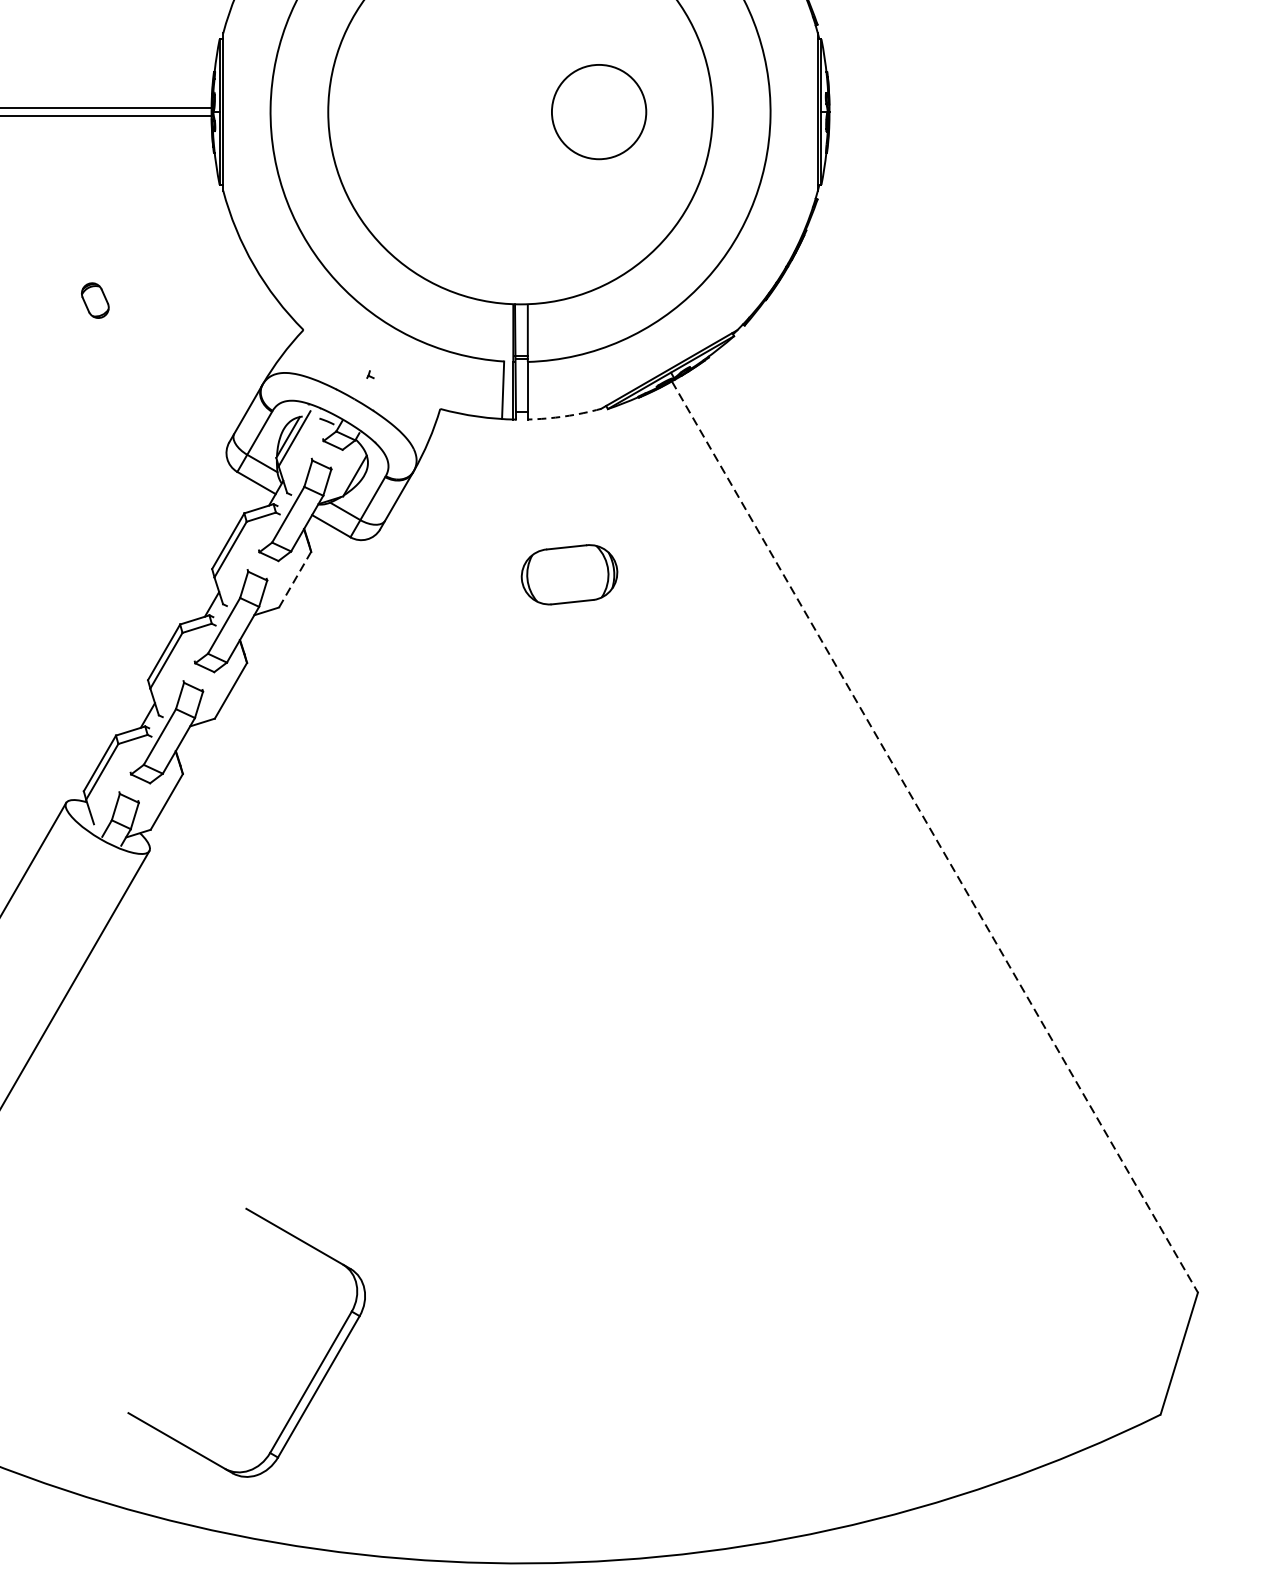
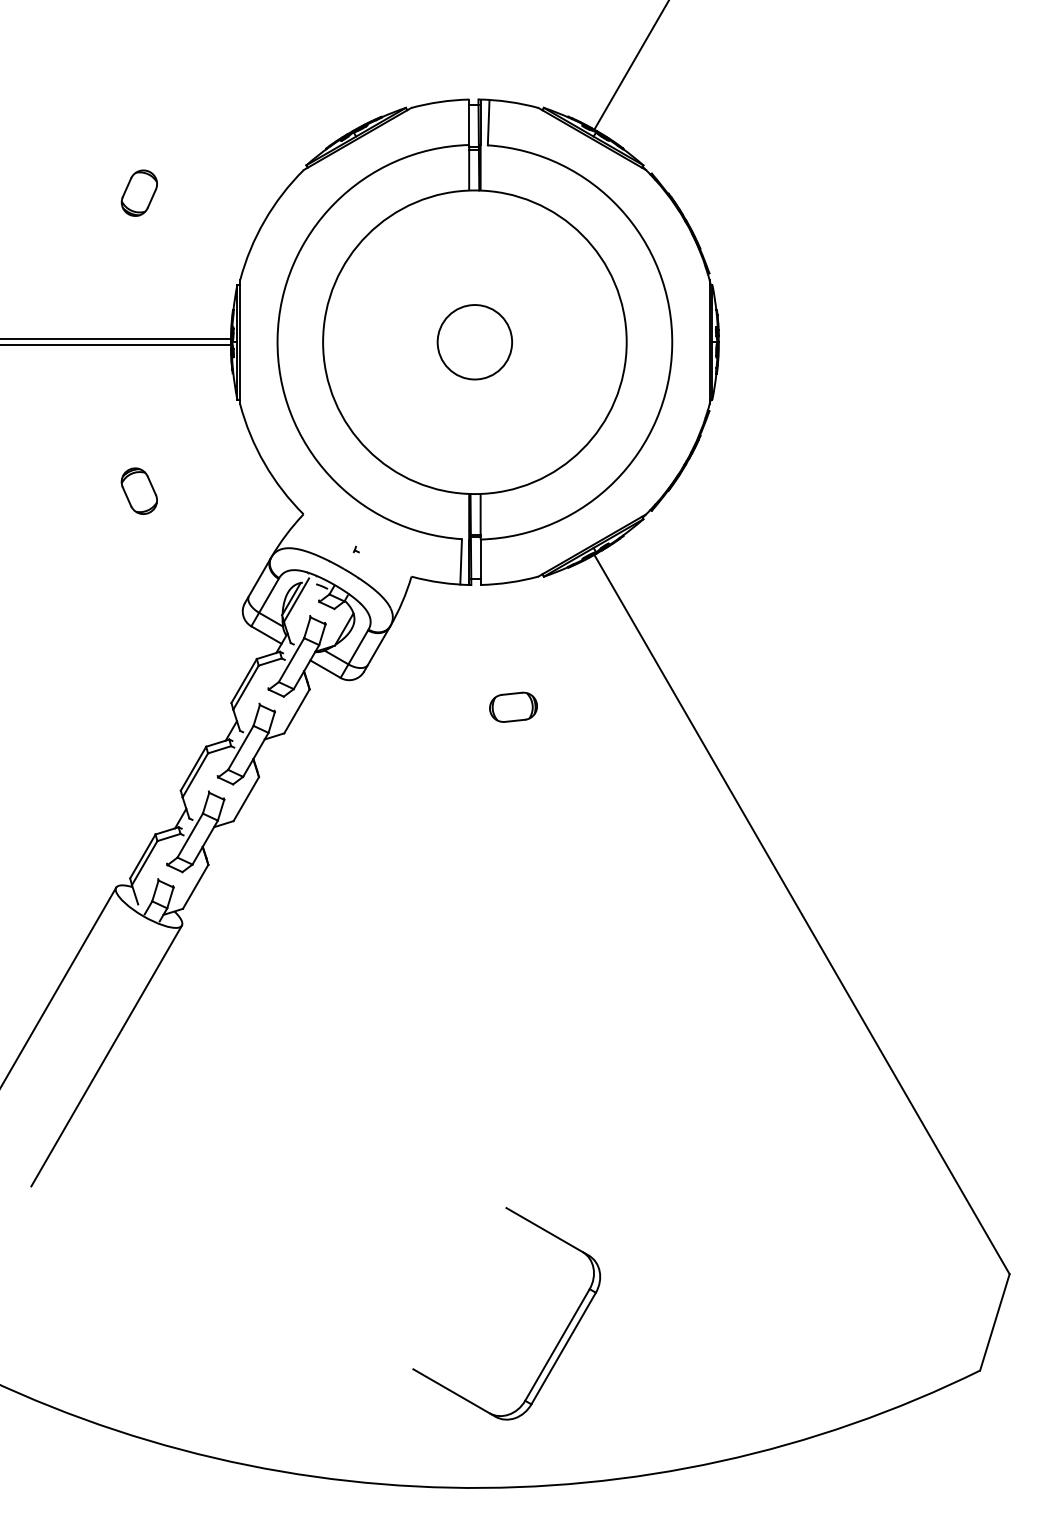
circle: (598, 112) -> (474, 342), moved
part: (94, 299) -> (138, 490), size x1.67
arc: (564, 416) -> (509, 582), dashed -> solid
part: (569, 573) -> (513, 706), size x0.62
line: (295, 578) -> (297, 710), dashed -> solid
line: (935, 836) -> (802, 914), dashed -> solid
part: (311, 1379) -> (557, 1342), moved

